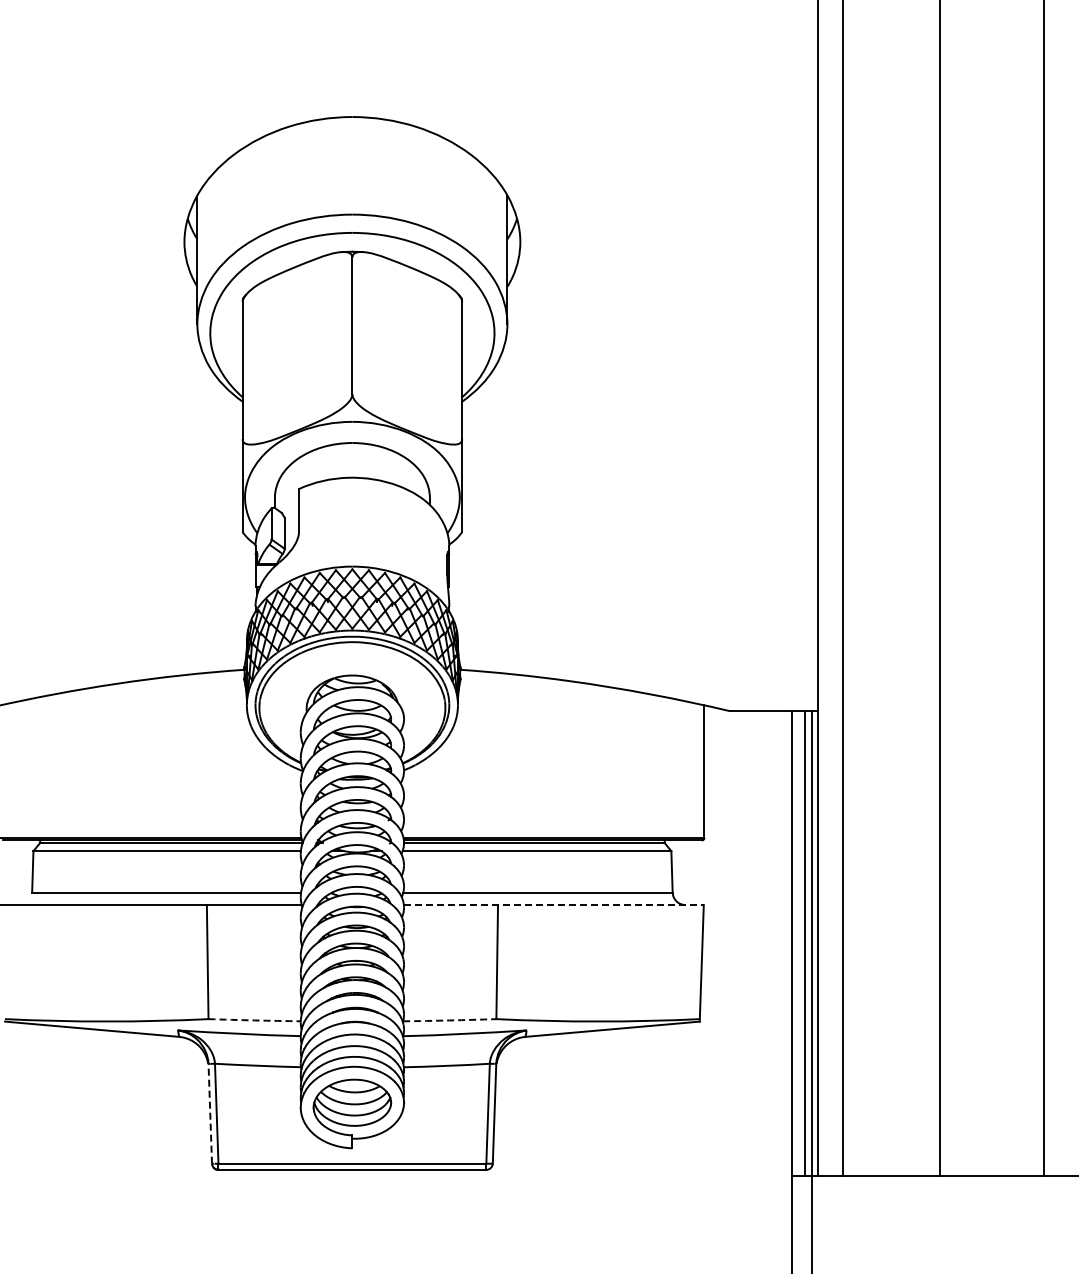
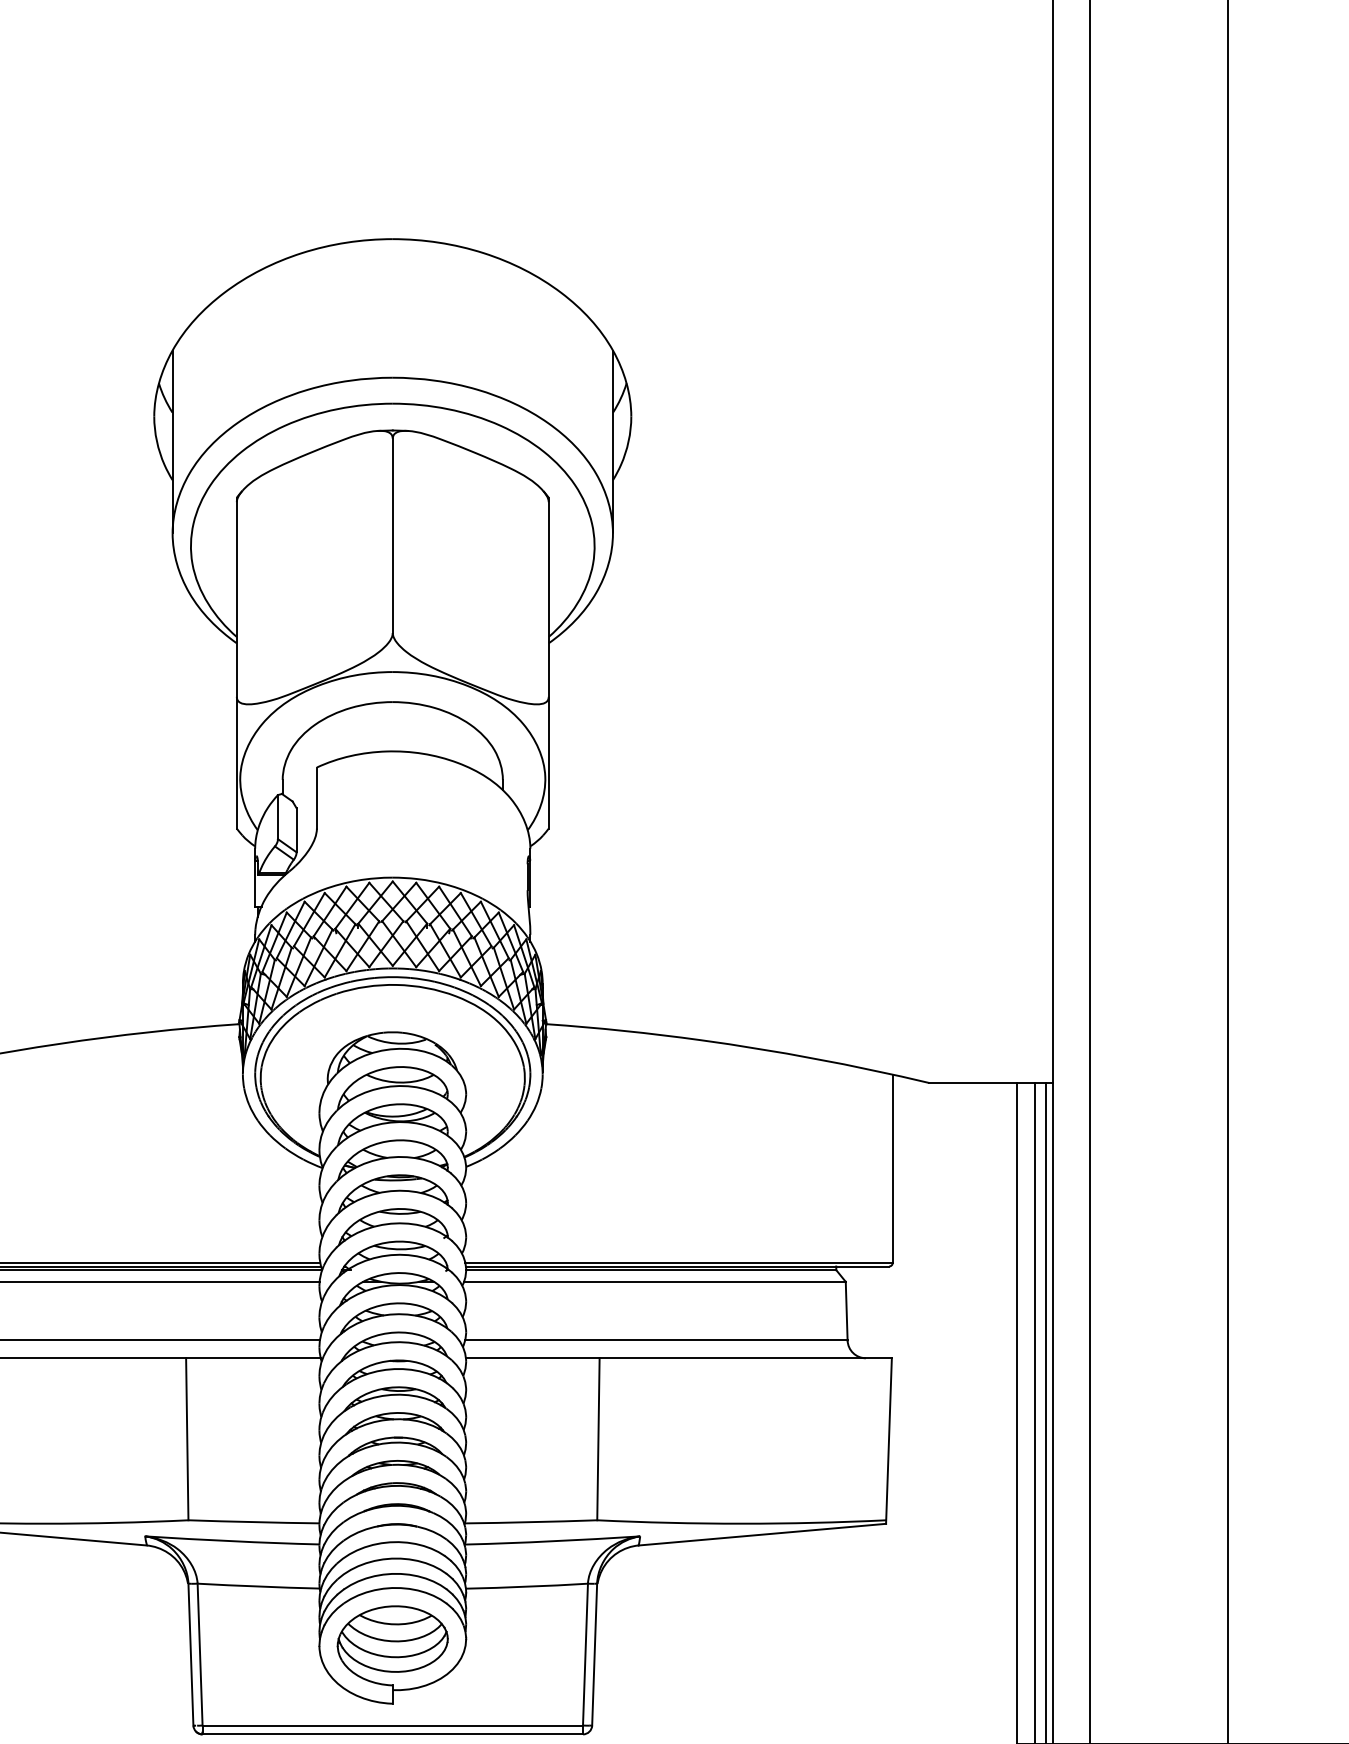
line: (553, 905) -> (678, 1358), dashed -> solid
arc: (254, 1020) -> (253, 1522), dashed -> solid
arc: (449, 1020) -> (530, 1522), dashed -> solid
line: (210, 1113) -> (191, 1654), dashed -> solid

